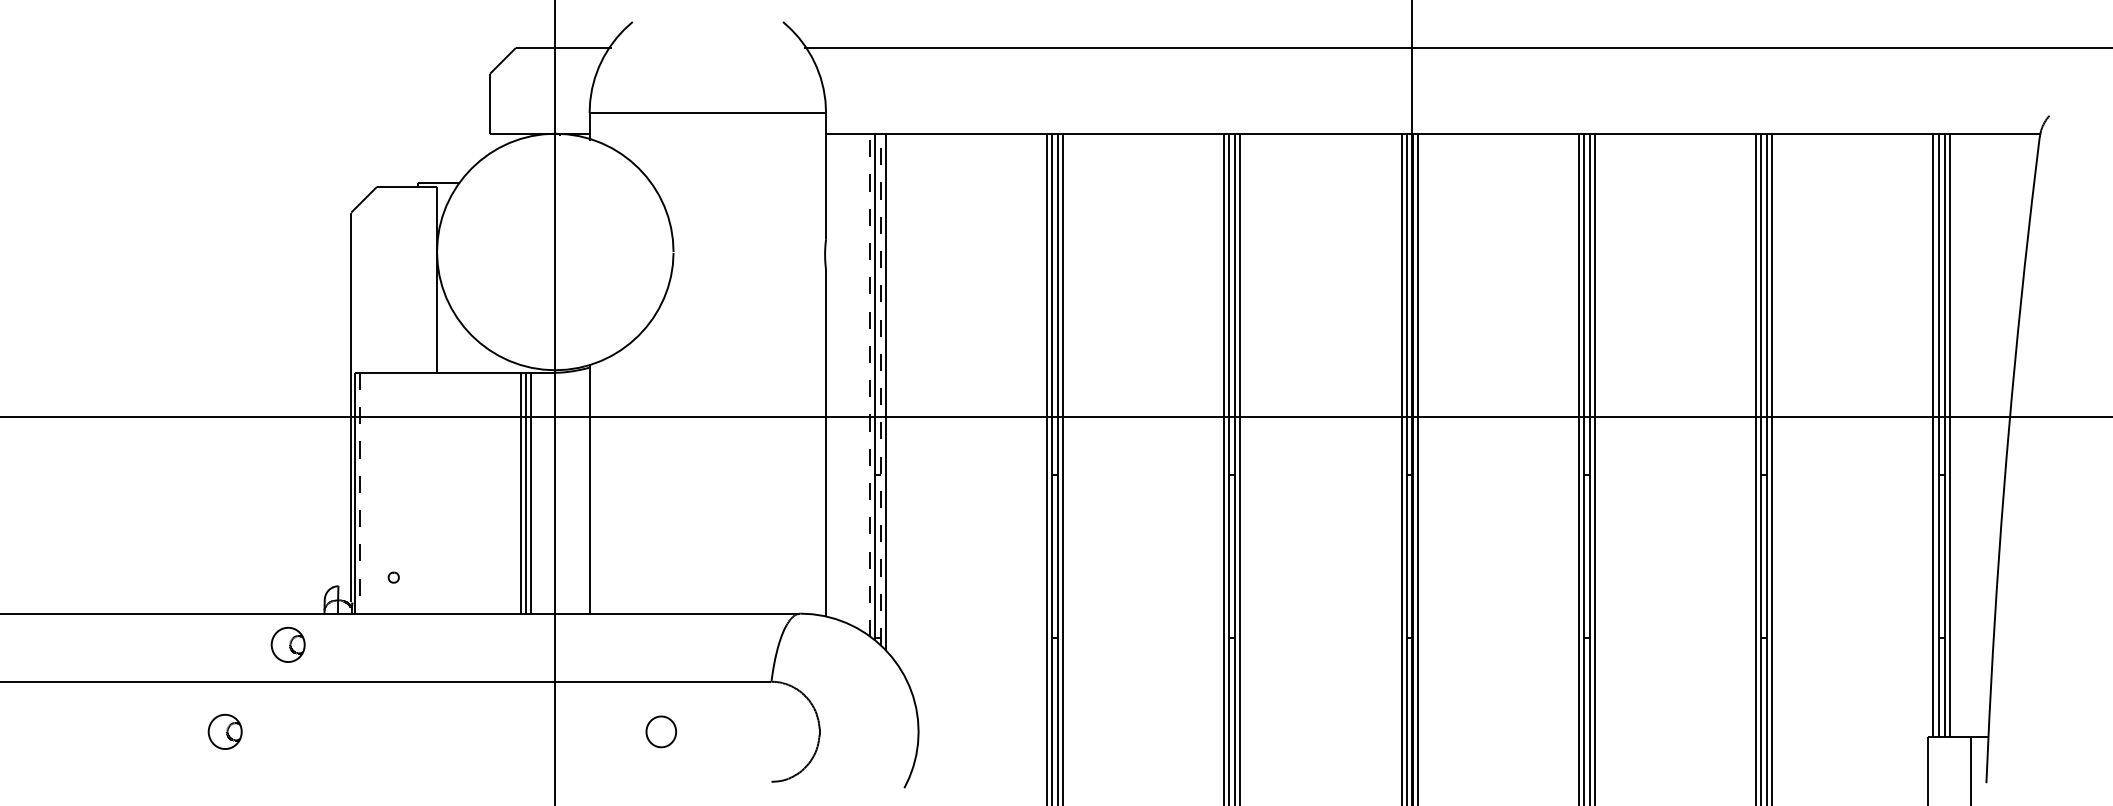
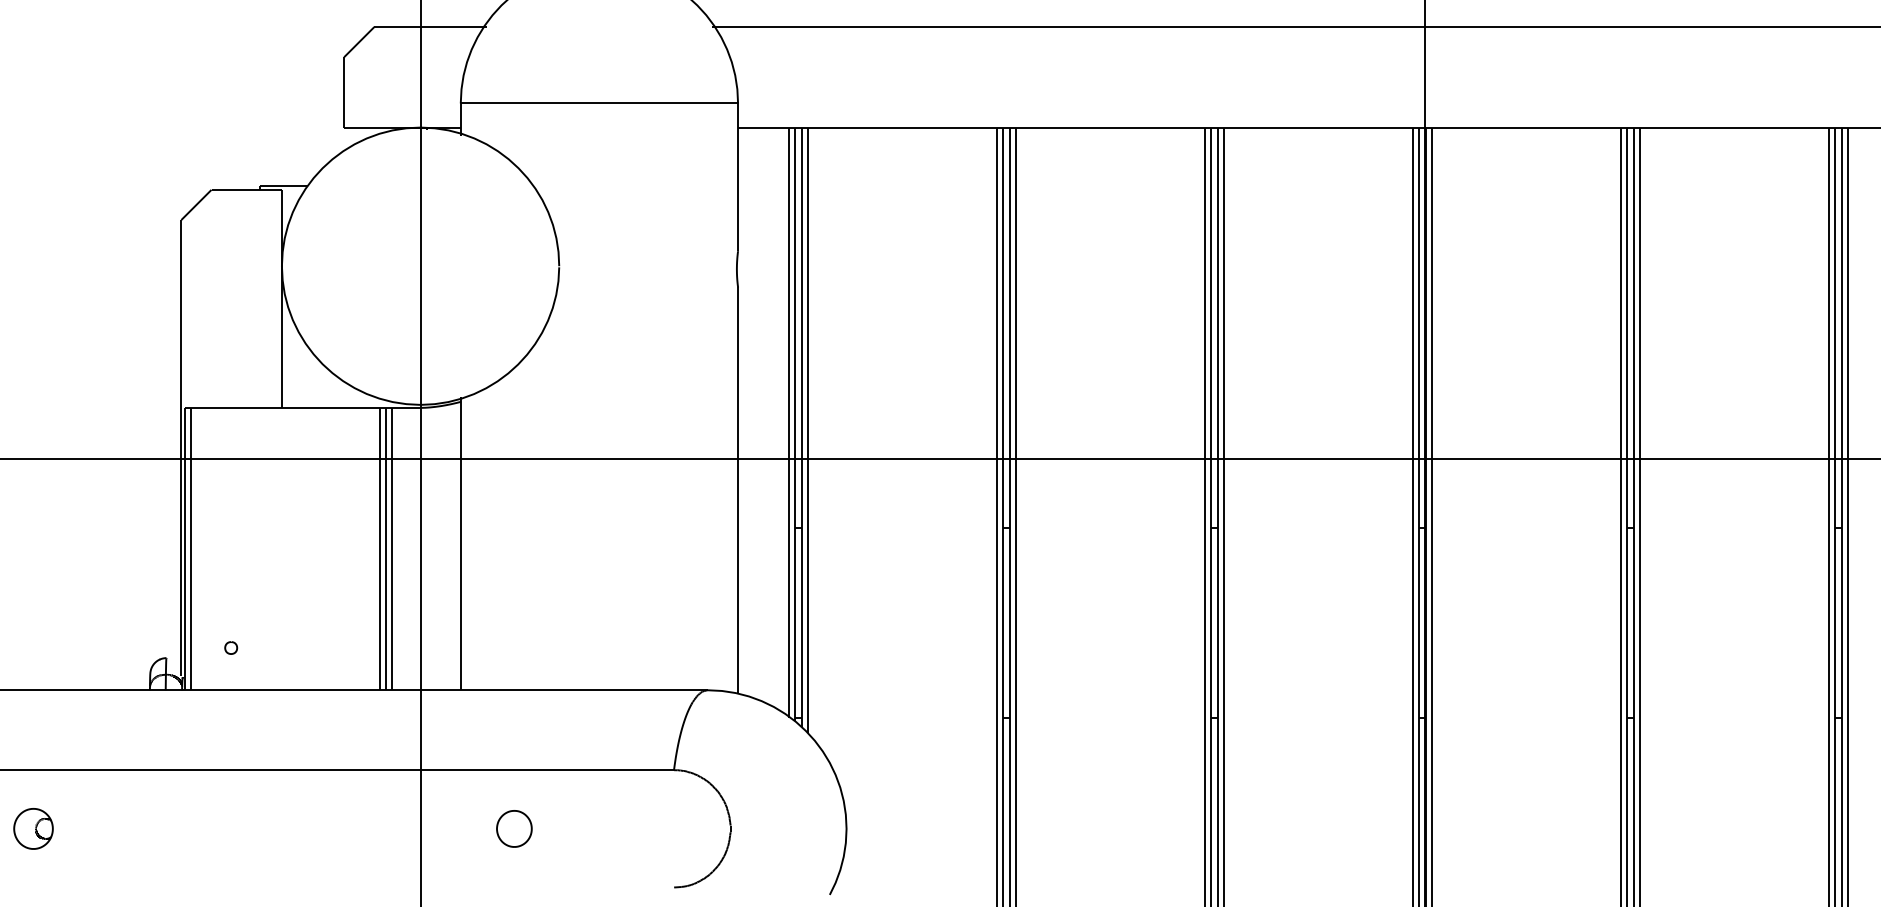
line: (869, 385) -> (788, 422), dashed -> solid
line: (880, 389) -> (801, 427), dashed -> solid
line: (359, 493) -> (190, 549), dashed -> solid
part: (287, 644) -> (106, 726), removed
part: (661, 731) -> (514, 828), moved

